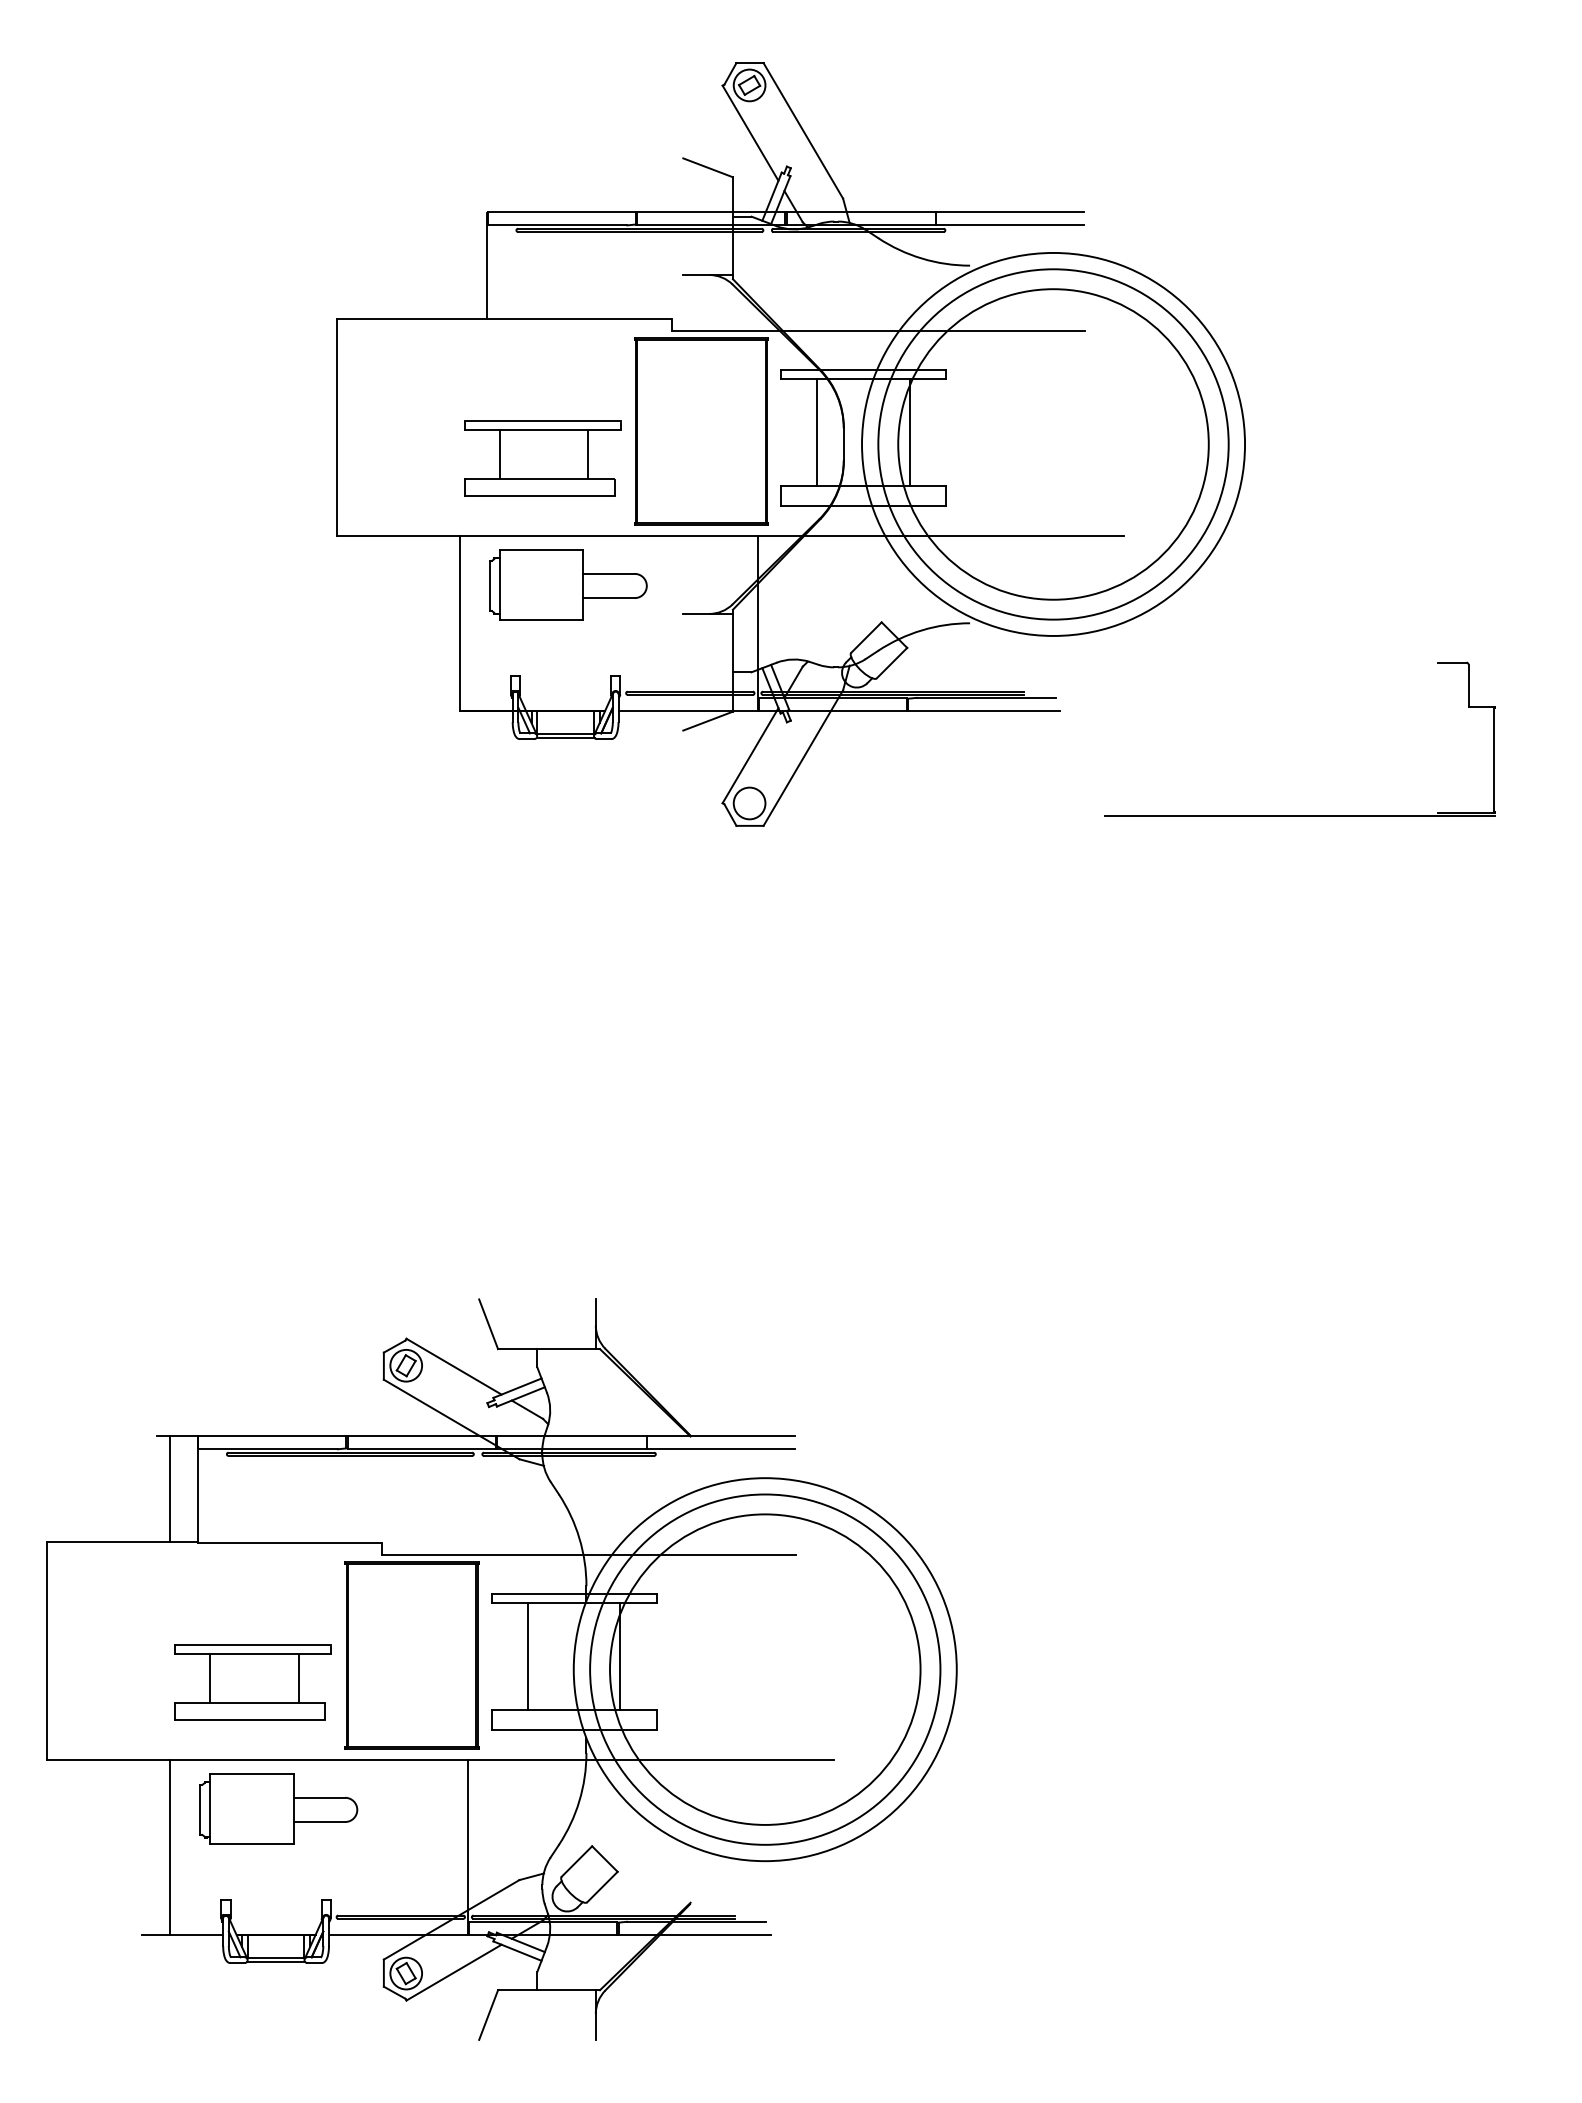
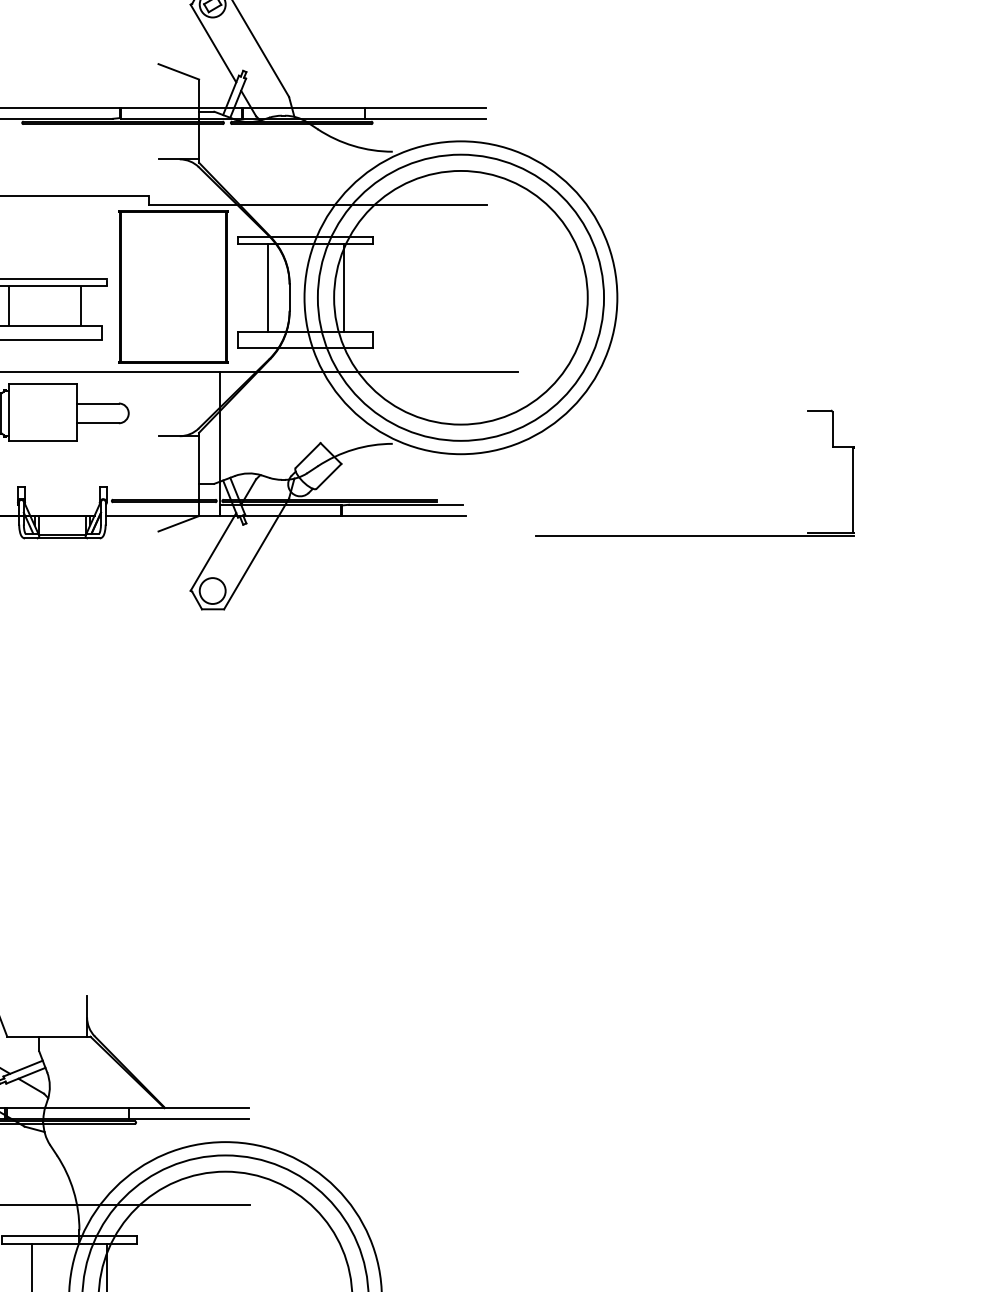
part: (1299, 815) -> (694, 535), moved

